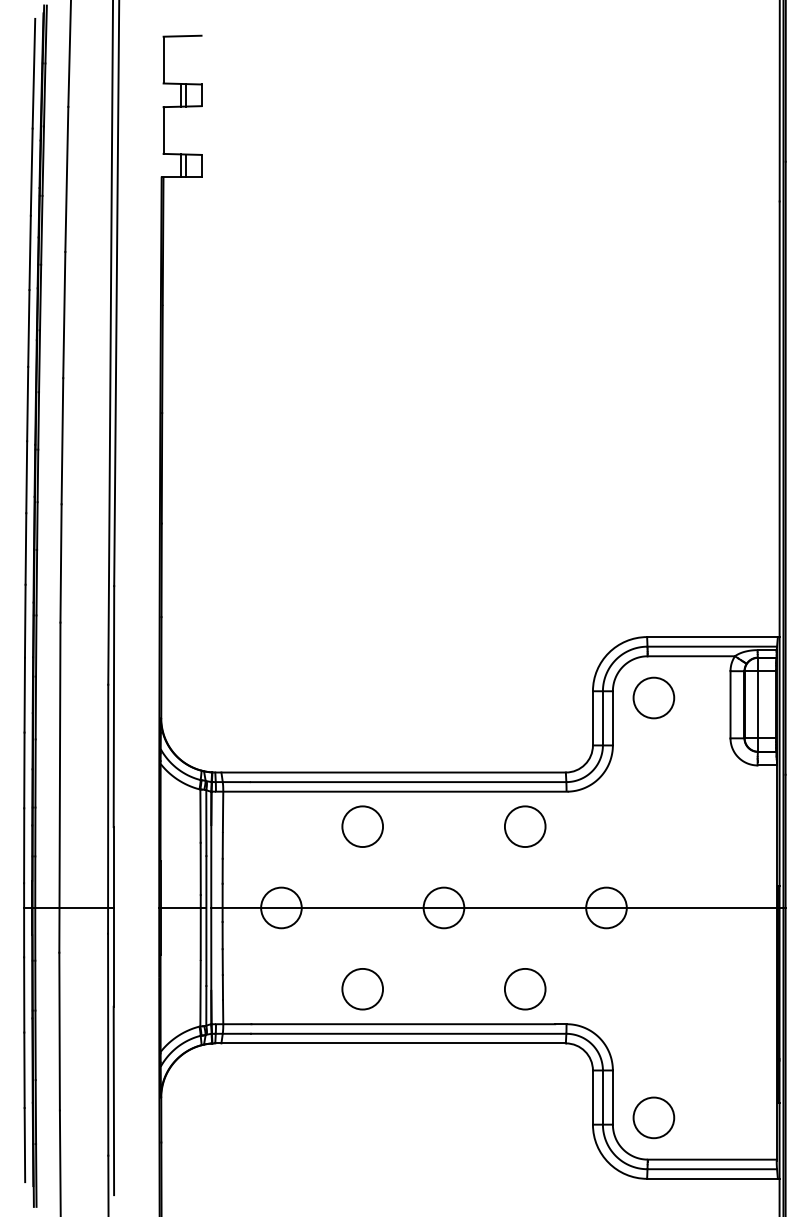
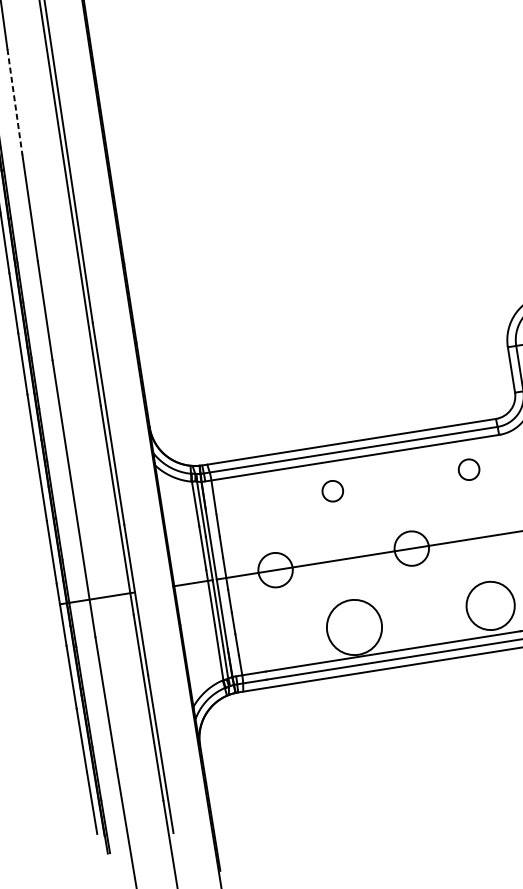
line: (64, 315) -> (15, 102), solid -> dashed
circle: (362, 826) -> (332, 491), size x0.6
circle: (524, 826) -> (468, 469), size x0.6
circle: (362, 988) -> (354, 626), size x1.6
circle: (524, 988) -> (489, 605), size x1.4

